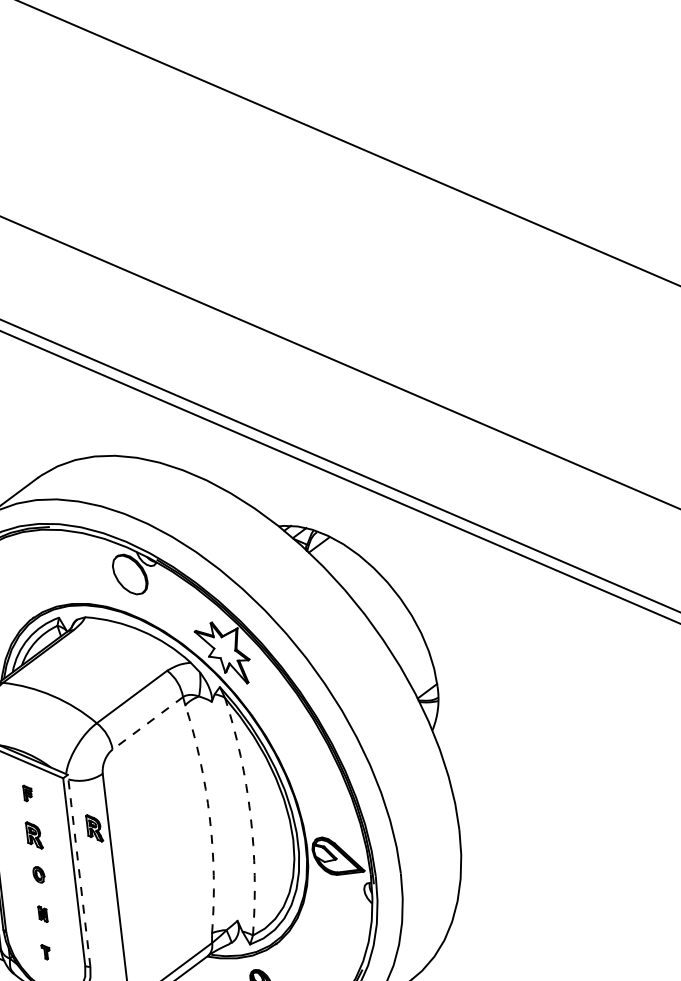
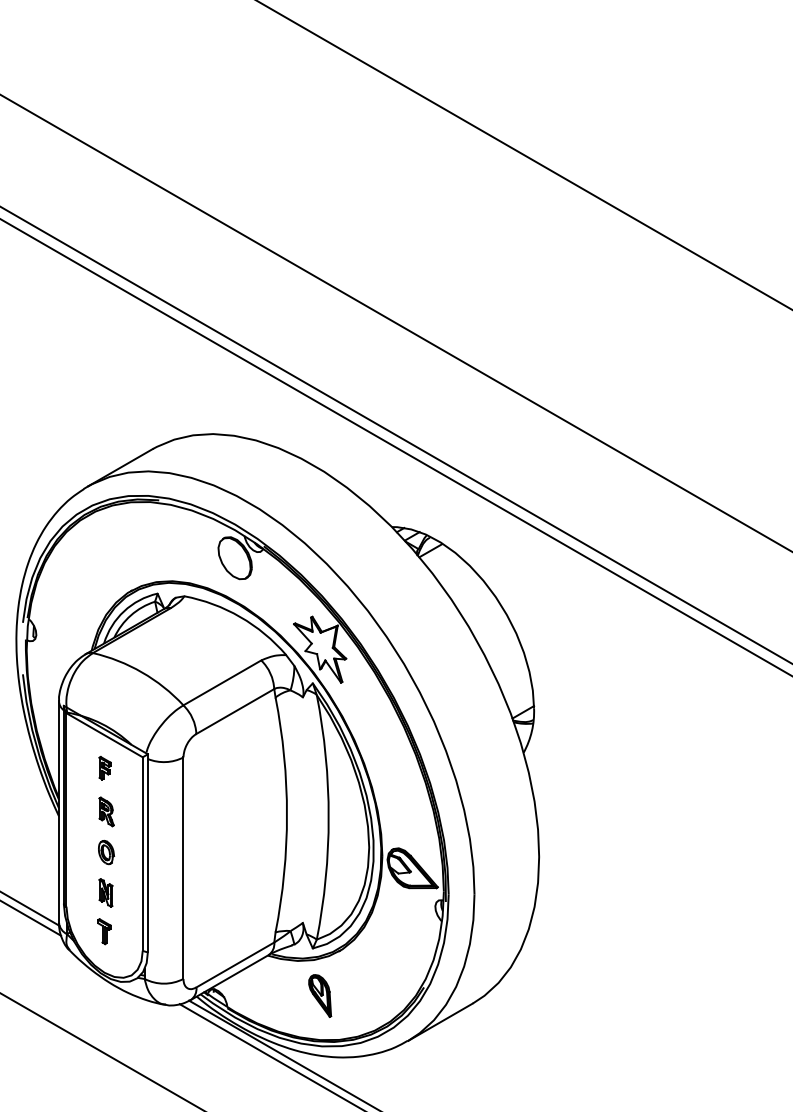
line: (148, 723) -> (235, 711), dashed -> solid
part: (27, 792) -> (104, 767), size x1.43
arc: (250, 815) -> (328, 817), dashed -> solid
arc: (210, 818) -> (287, 815), dashed -> solid
part: (94, 827) -> (168, 811), removed
line: (78, 871) -> (147, 853), dashed -> solid
part: (38, 874) -> (106, 852), size x1.43
part: (42, 913) -> (105, 892), size x1.67
part: (45, 951) -> (104, 931), size x1.67

